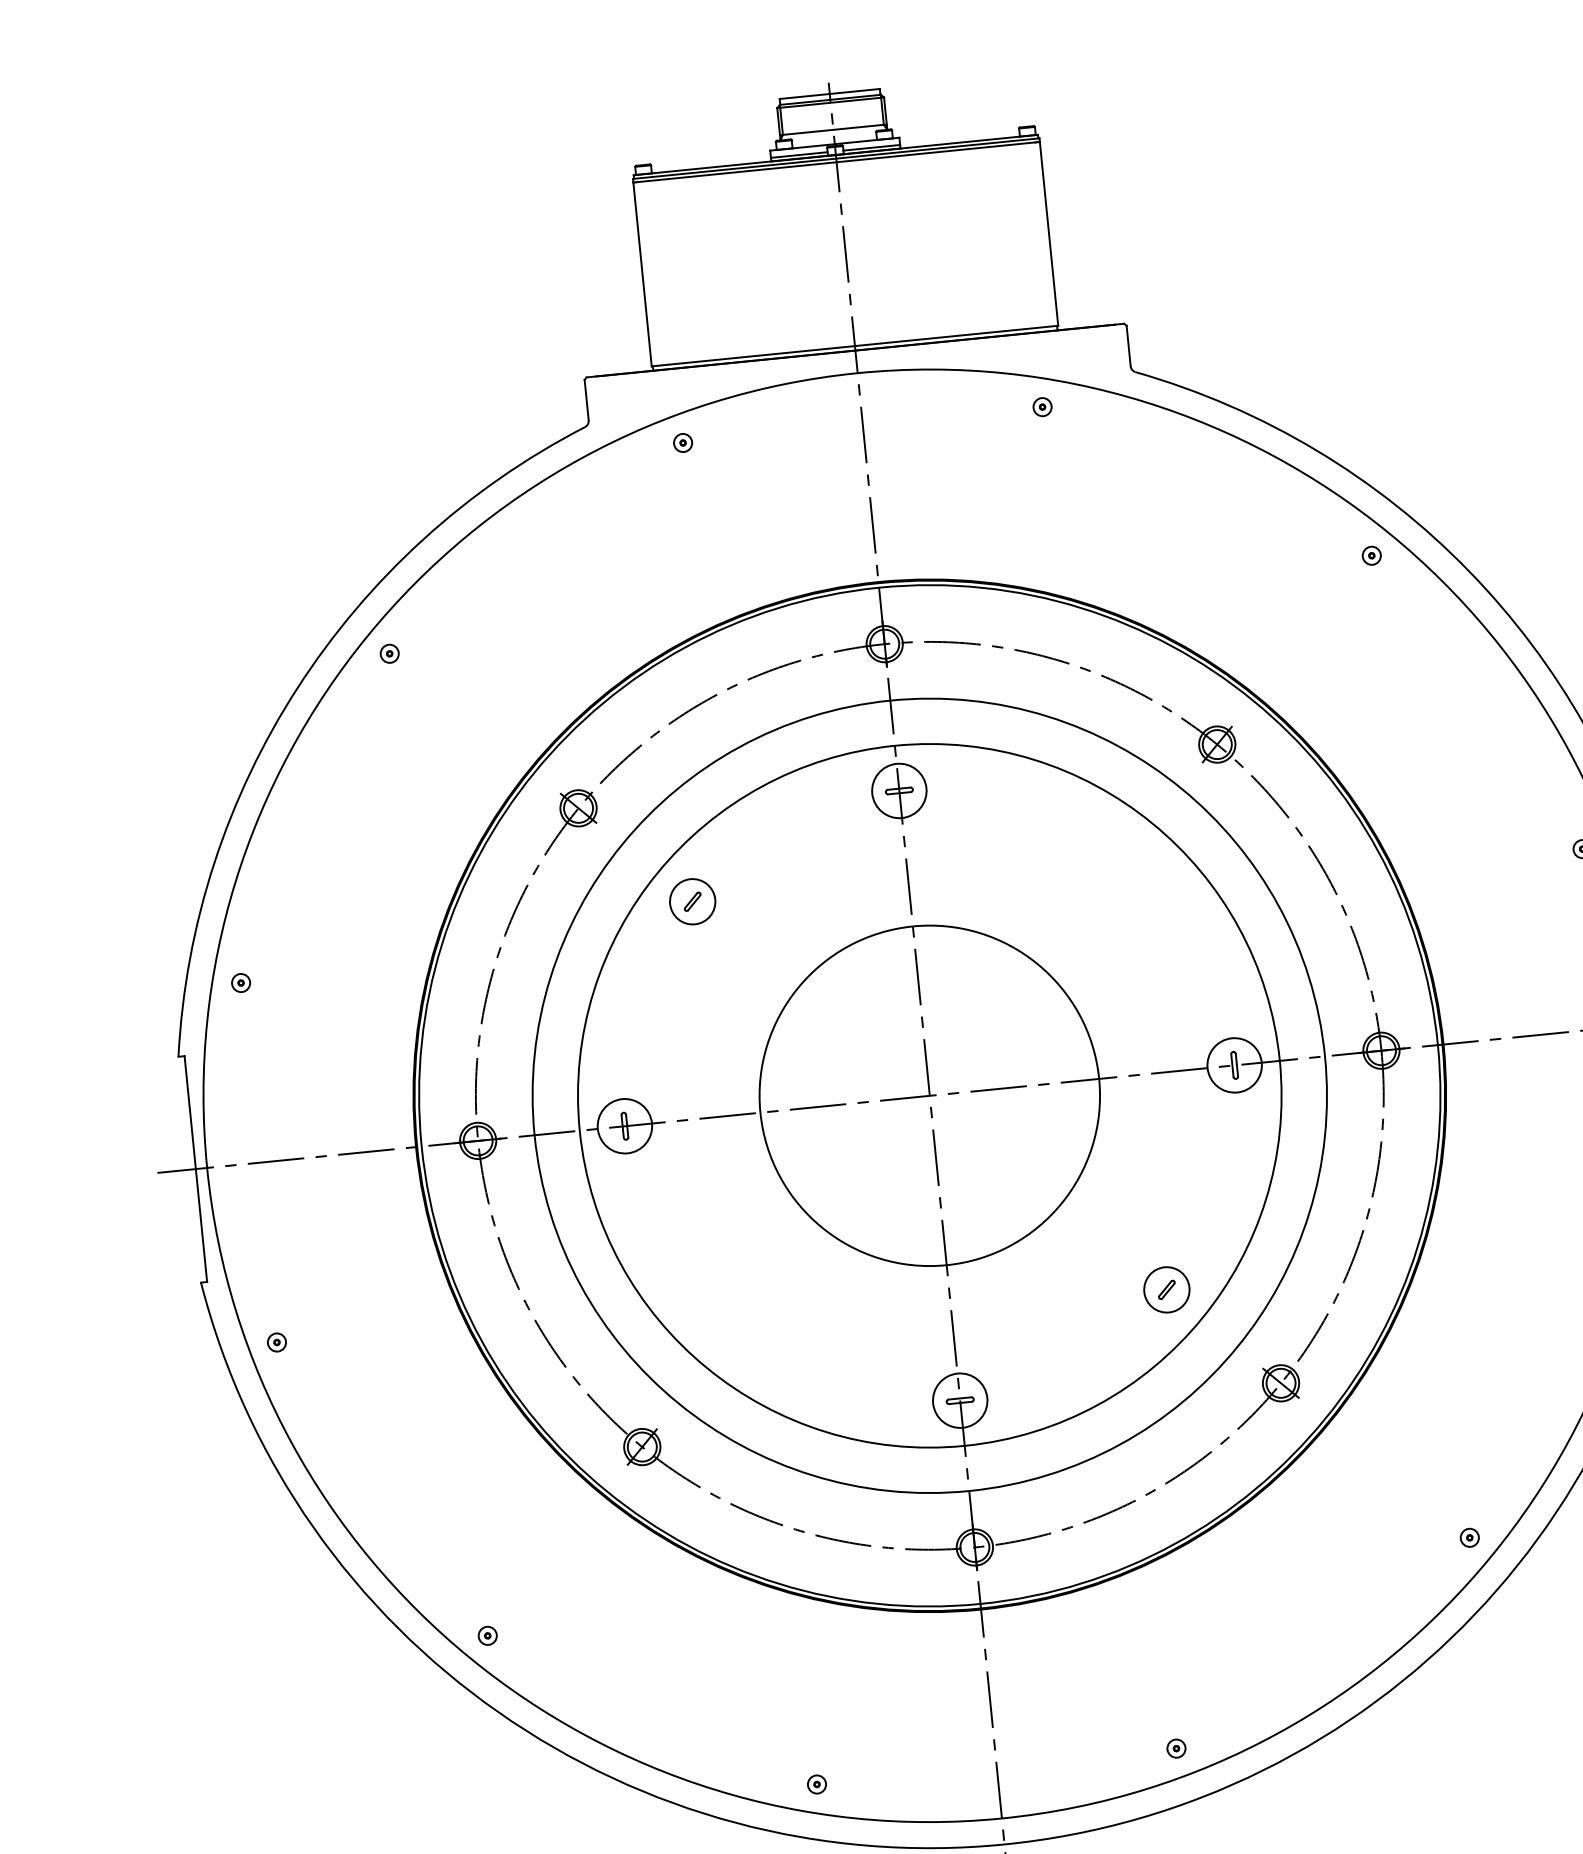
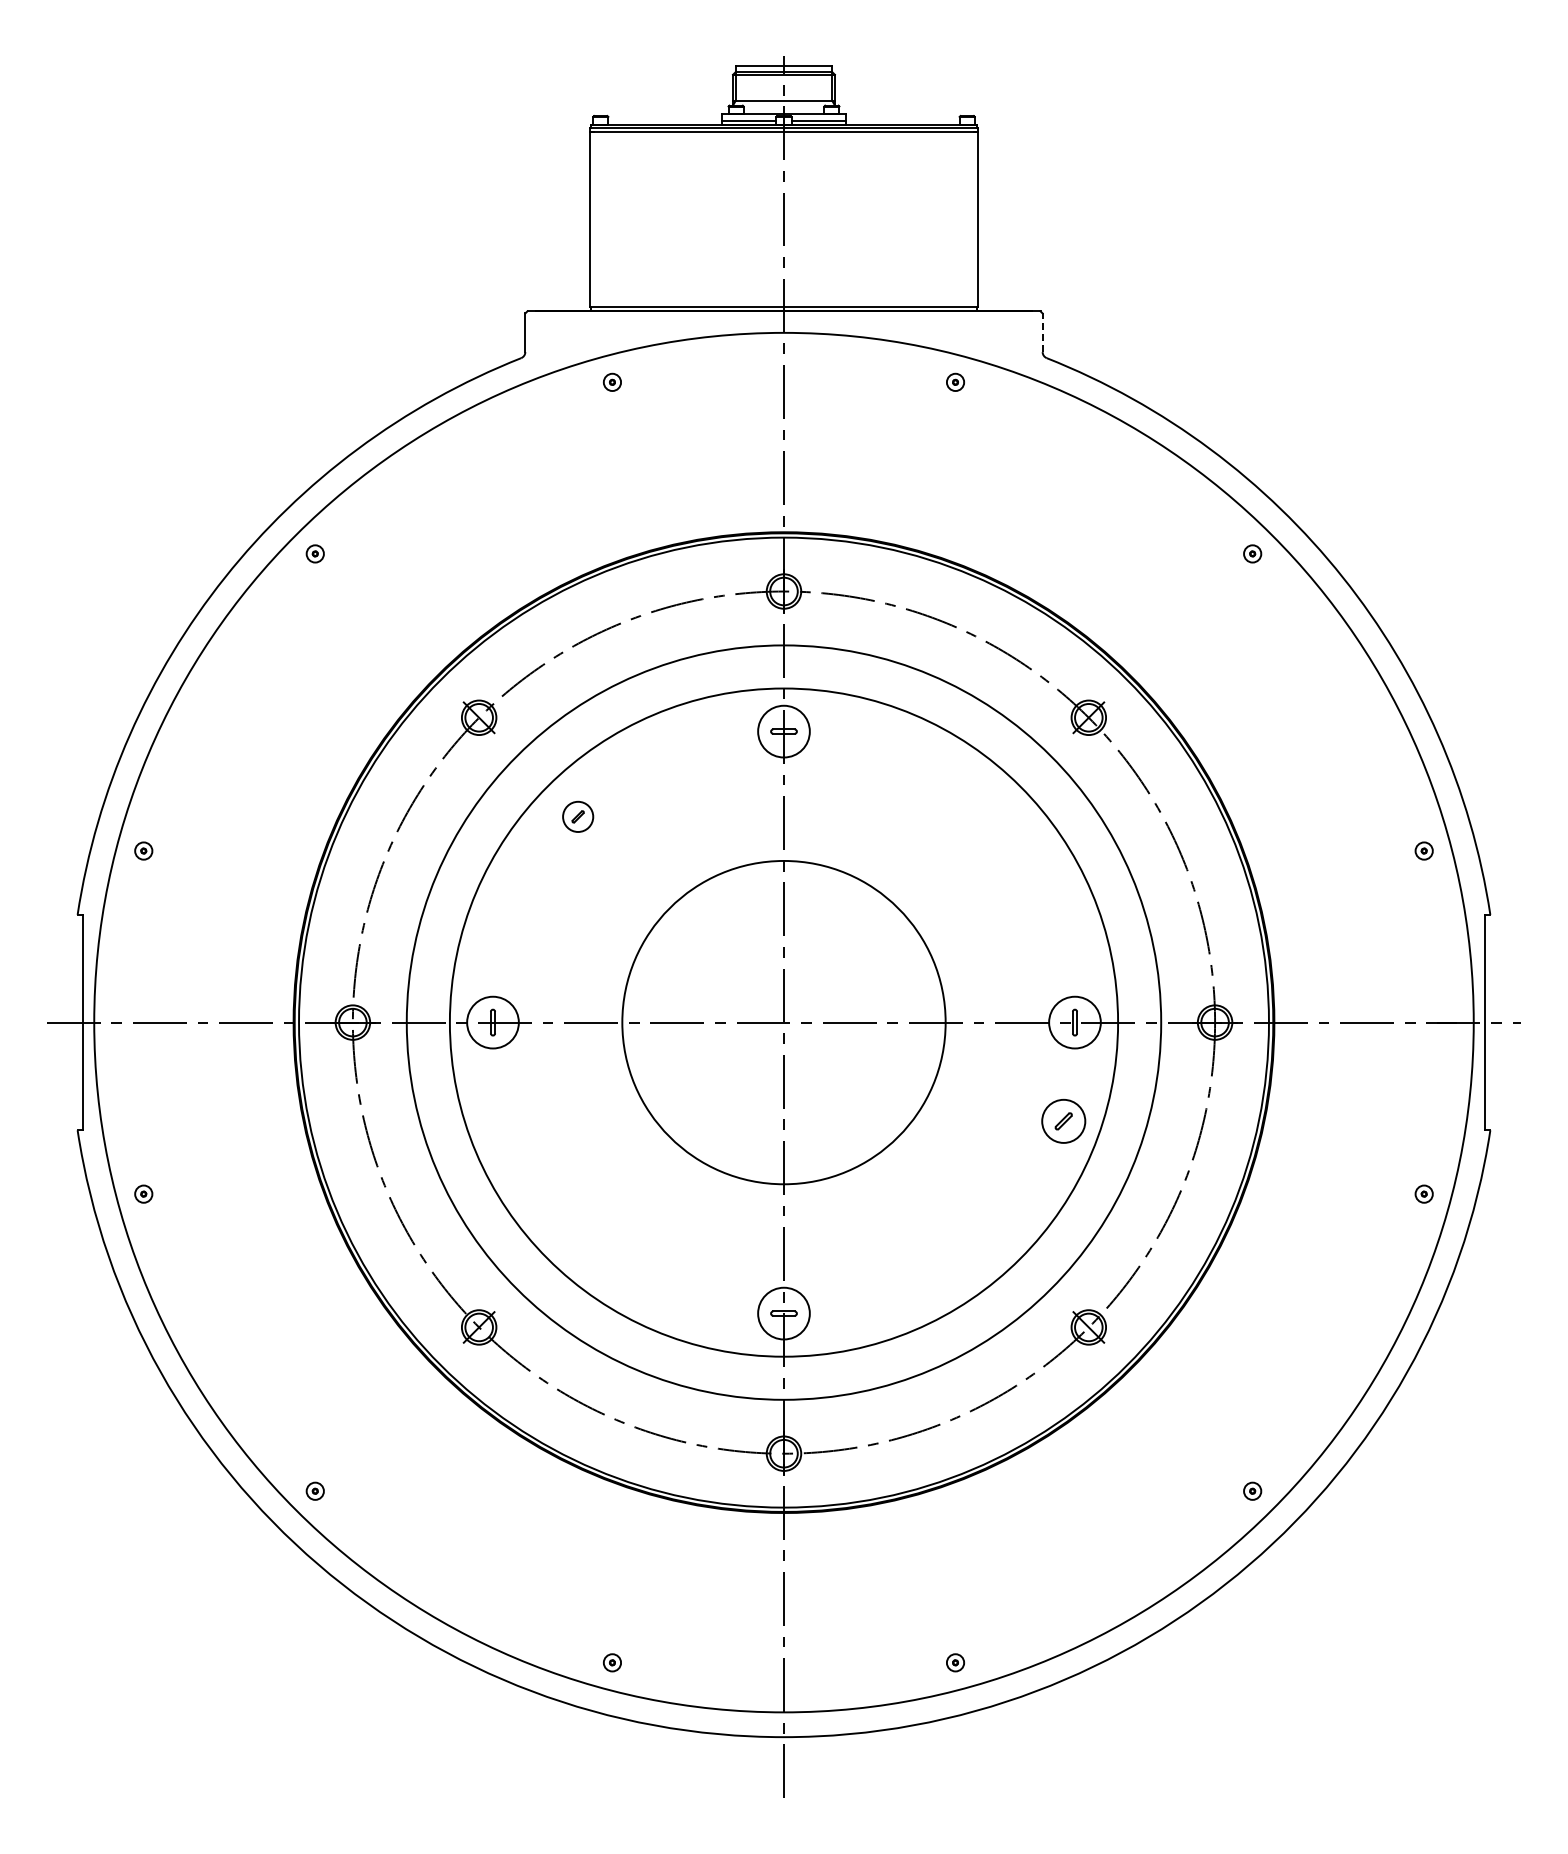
line: (1128, 345) -> (1042, 332), solid -> dashed
part: (691, 901) -> (577, 816), size x0.7
part: (1166, 1288) -> (1063, 1120), moved

